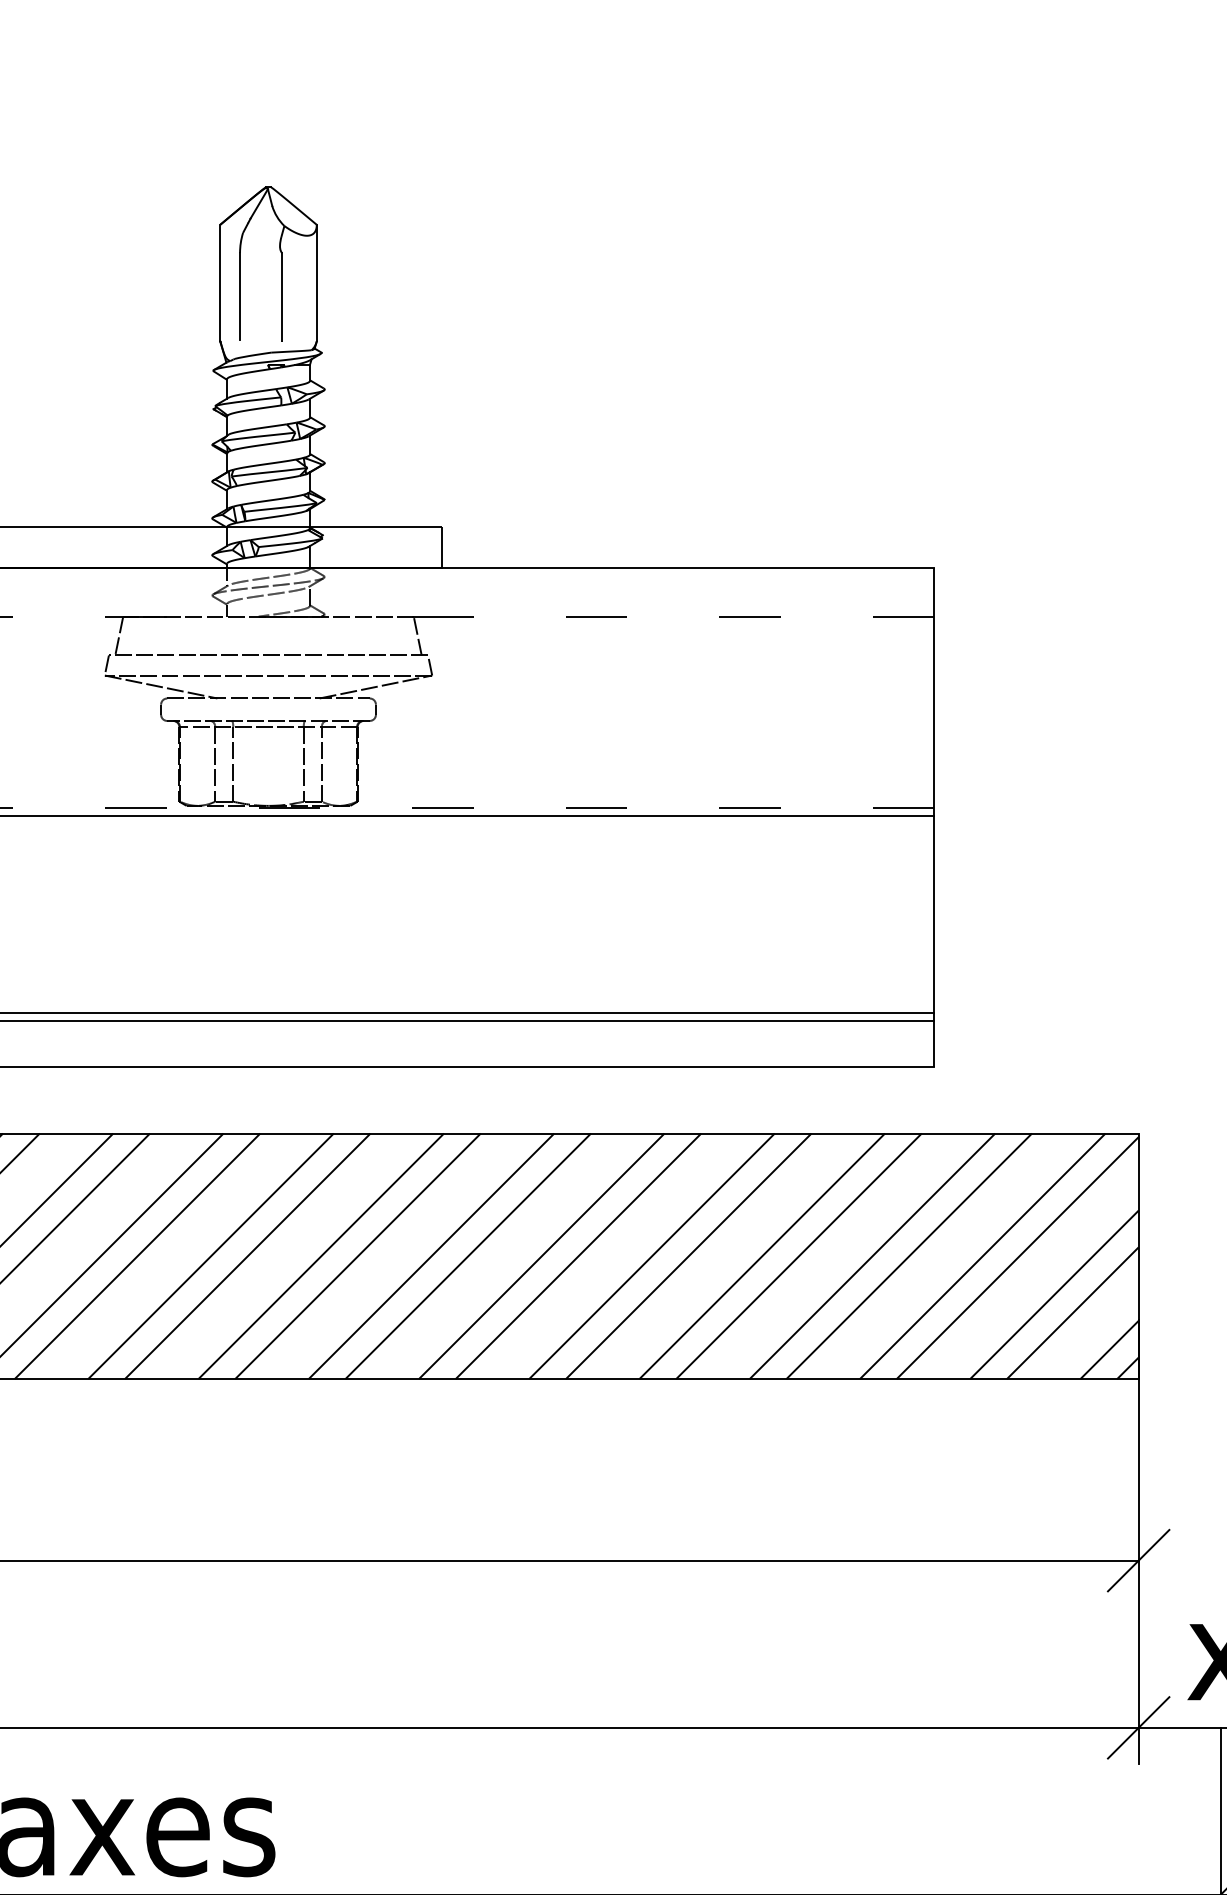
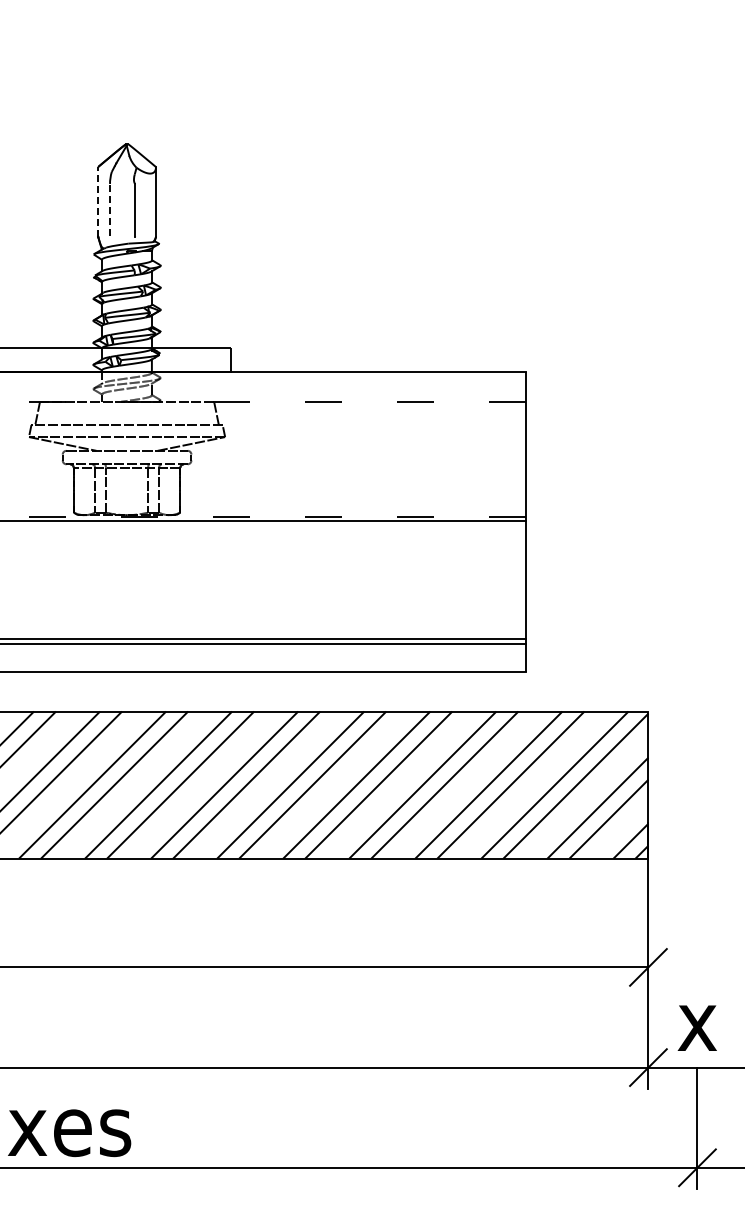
line: (220, 282) -> (98, 201), solid -> dashed
line: (240, 295) -> (110, 209), solid -> dashed

